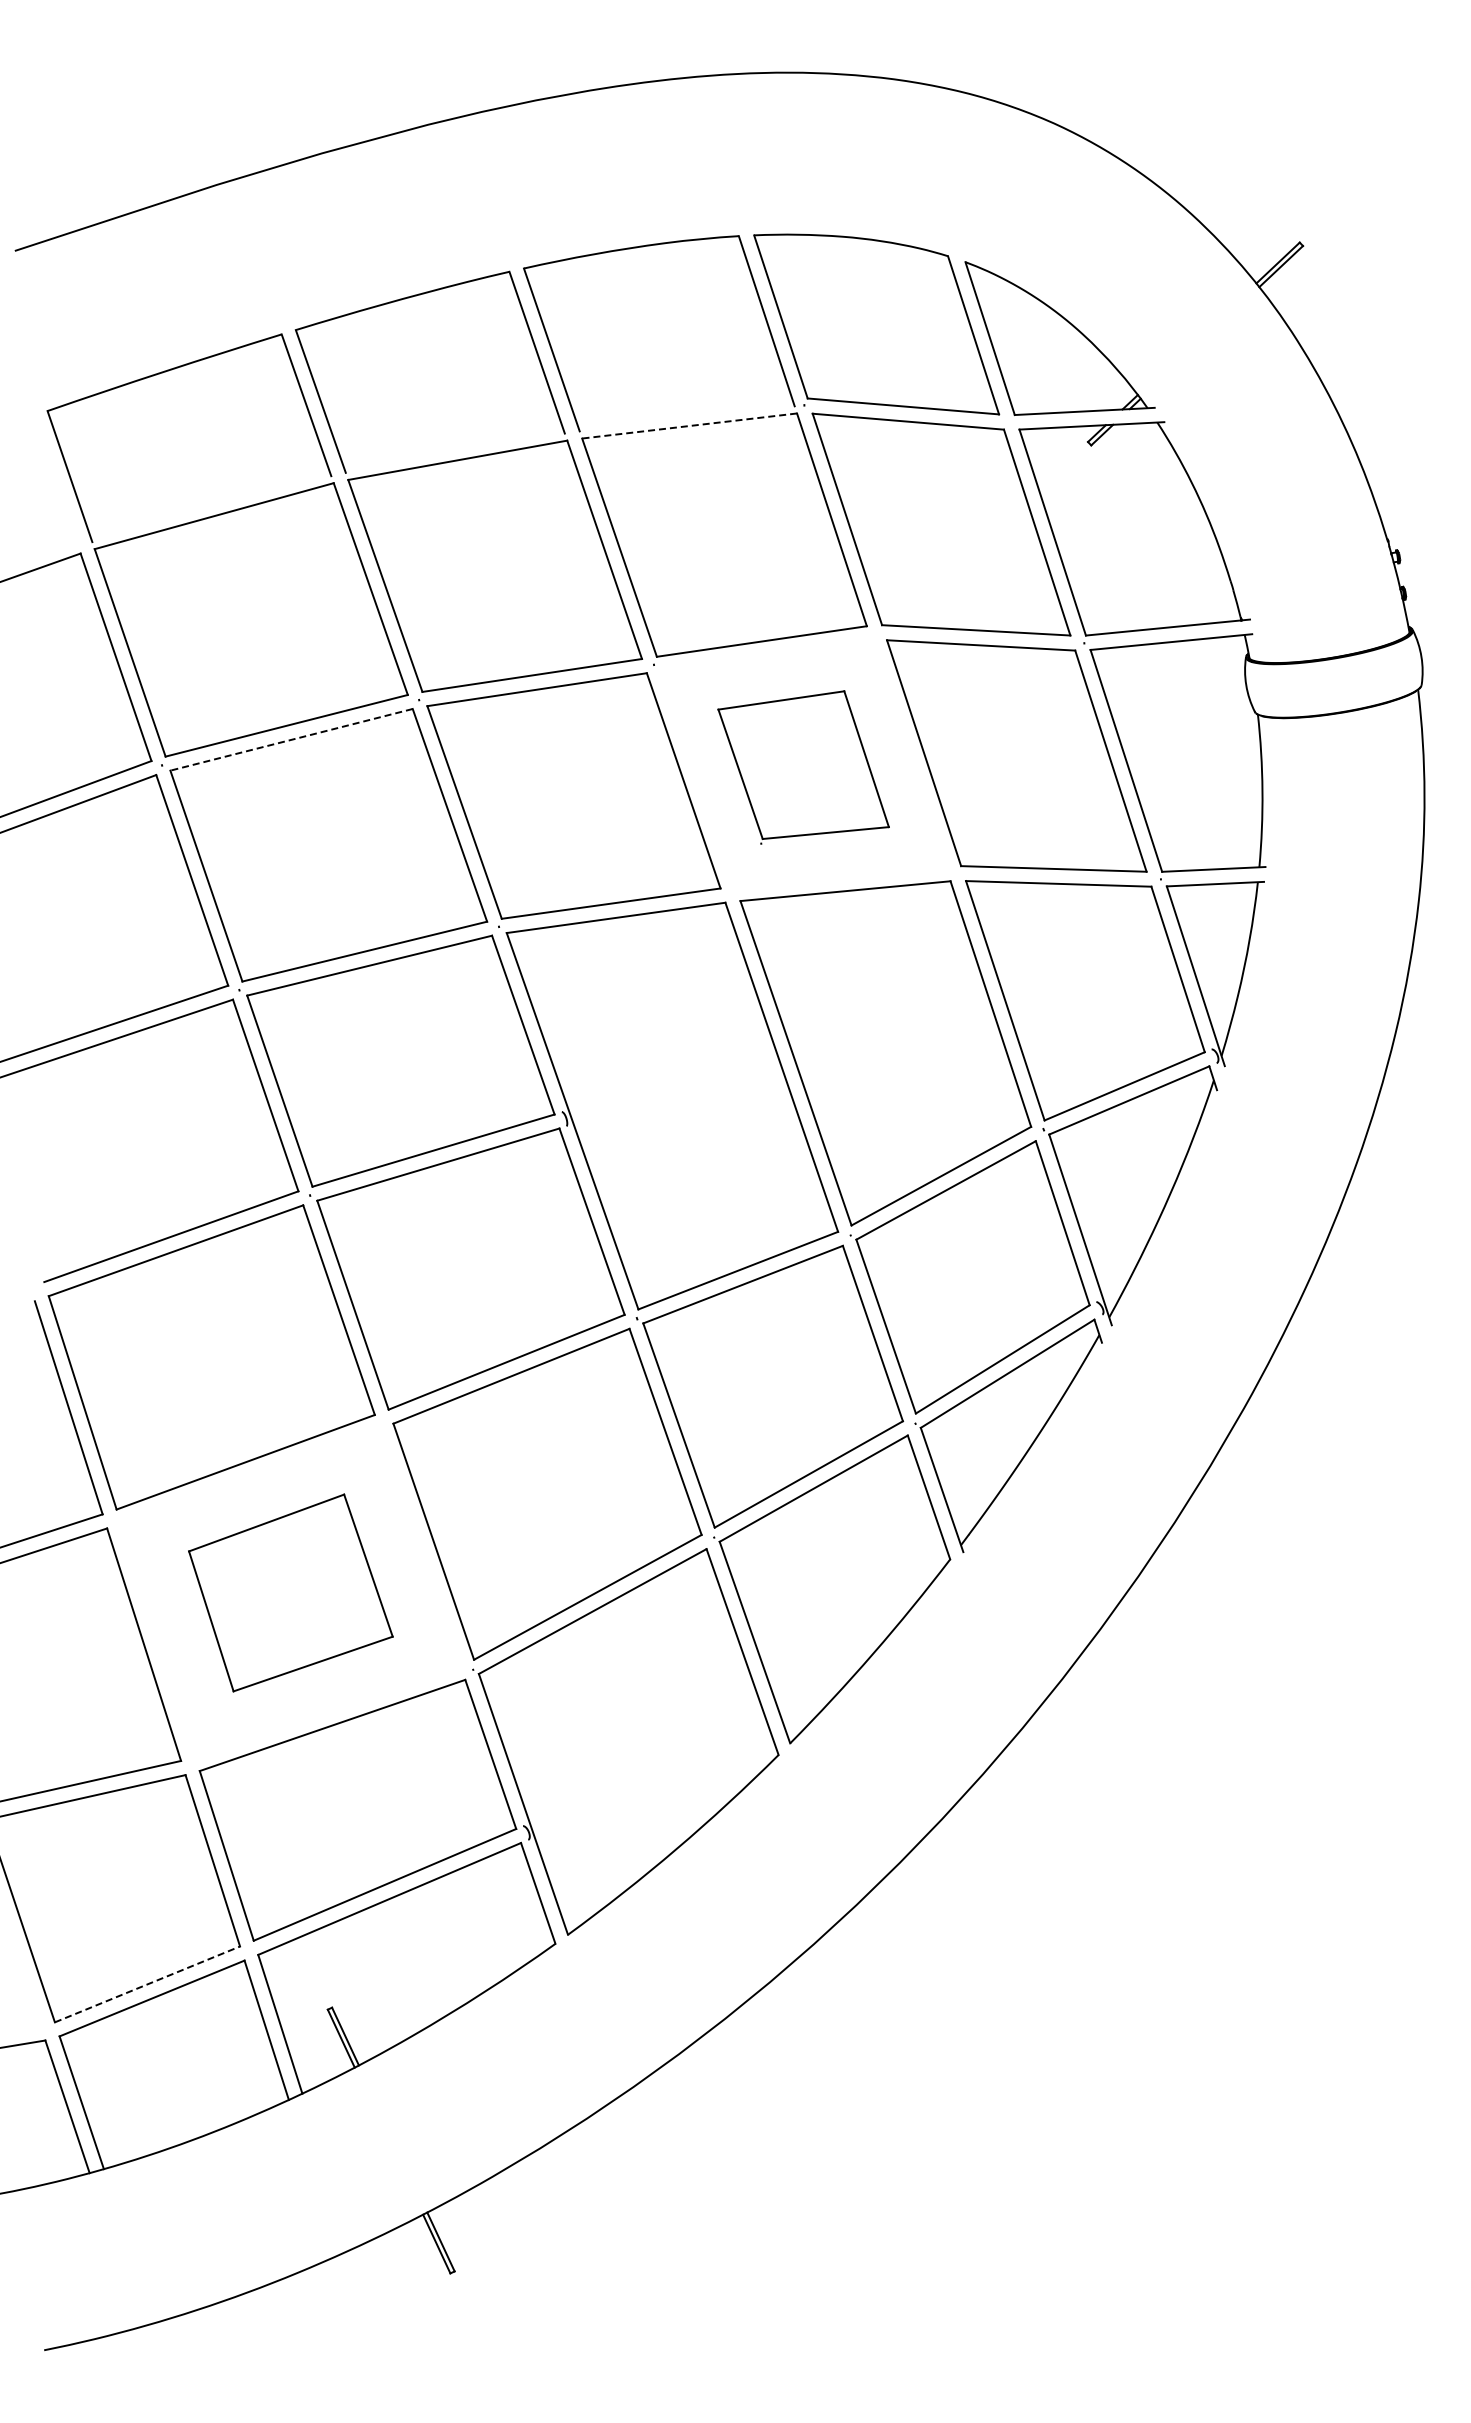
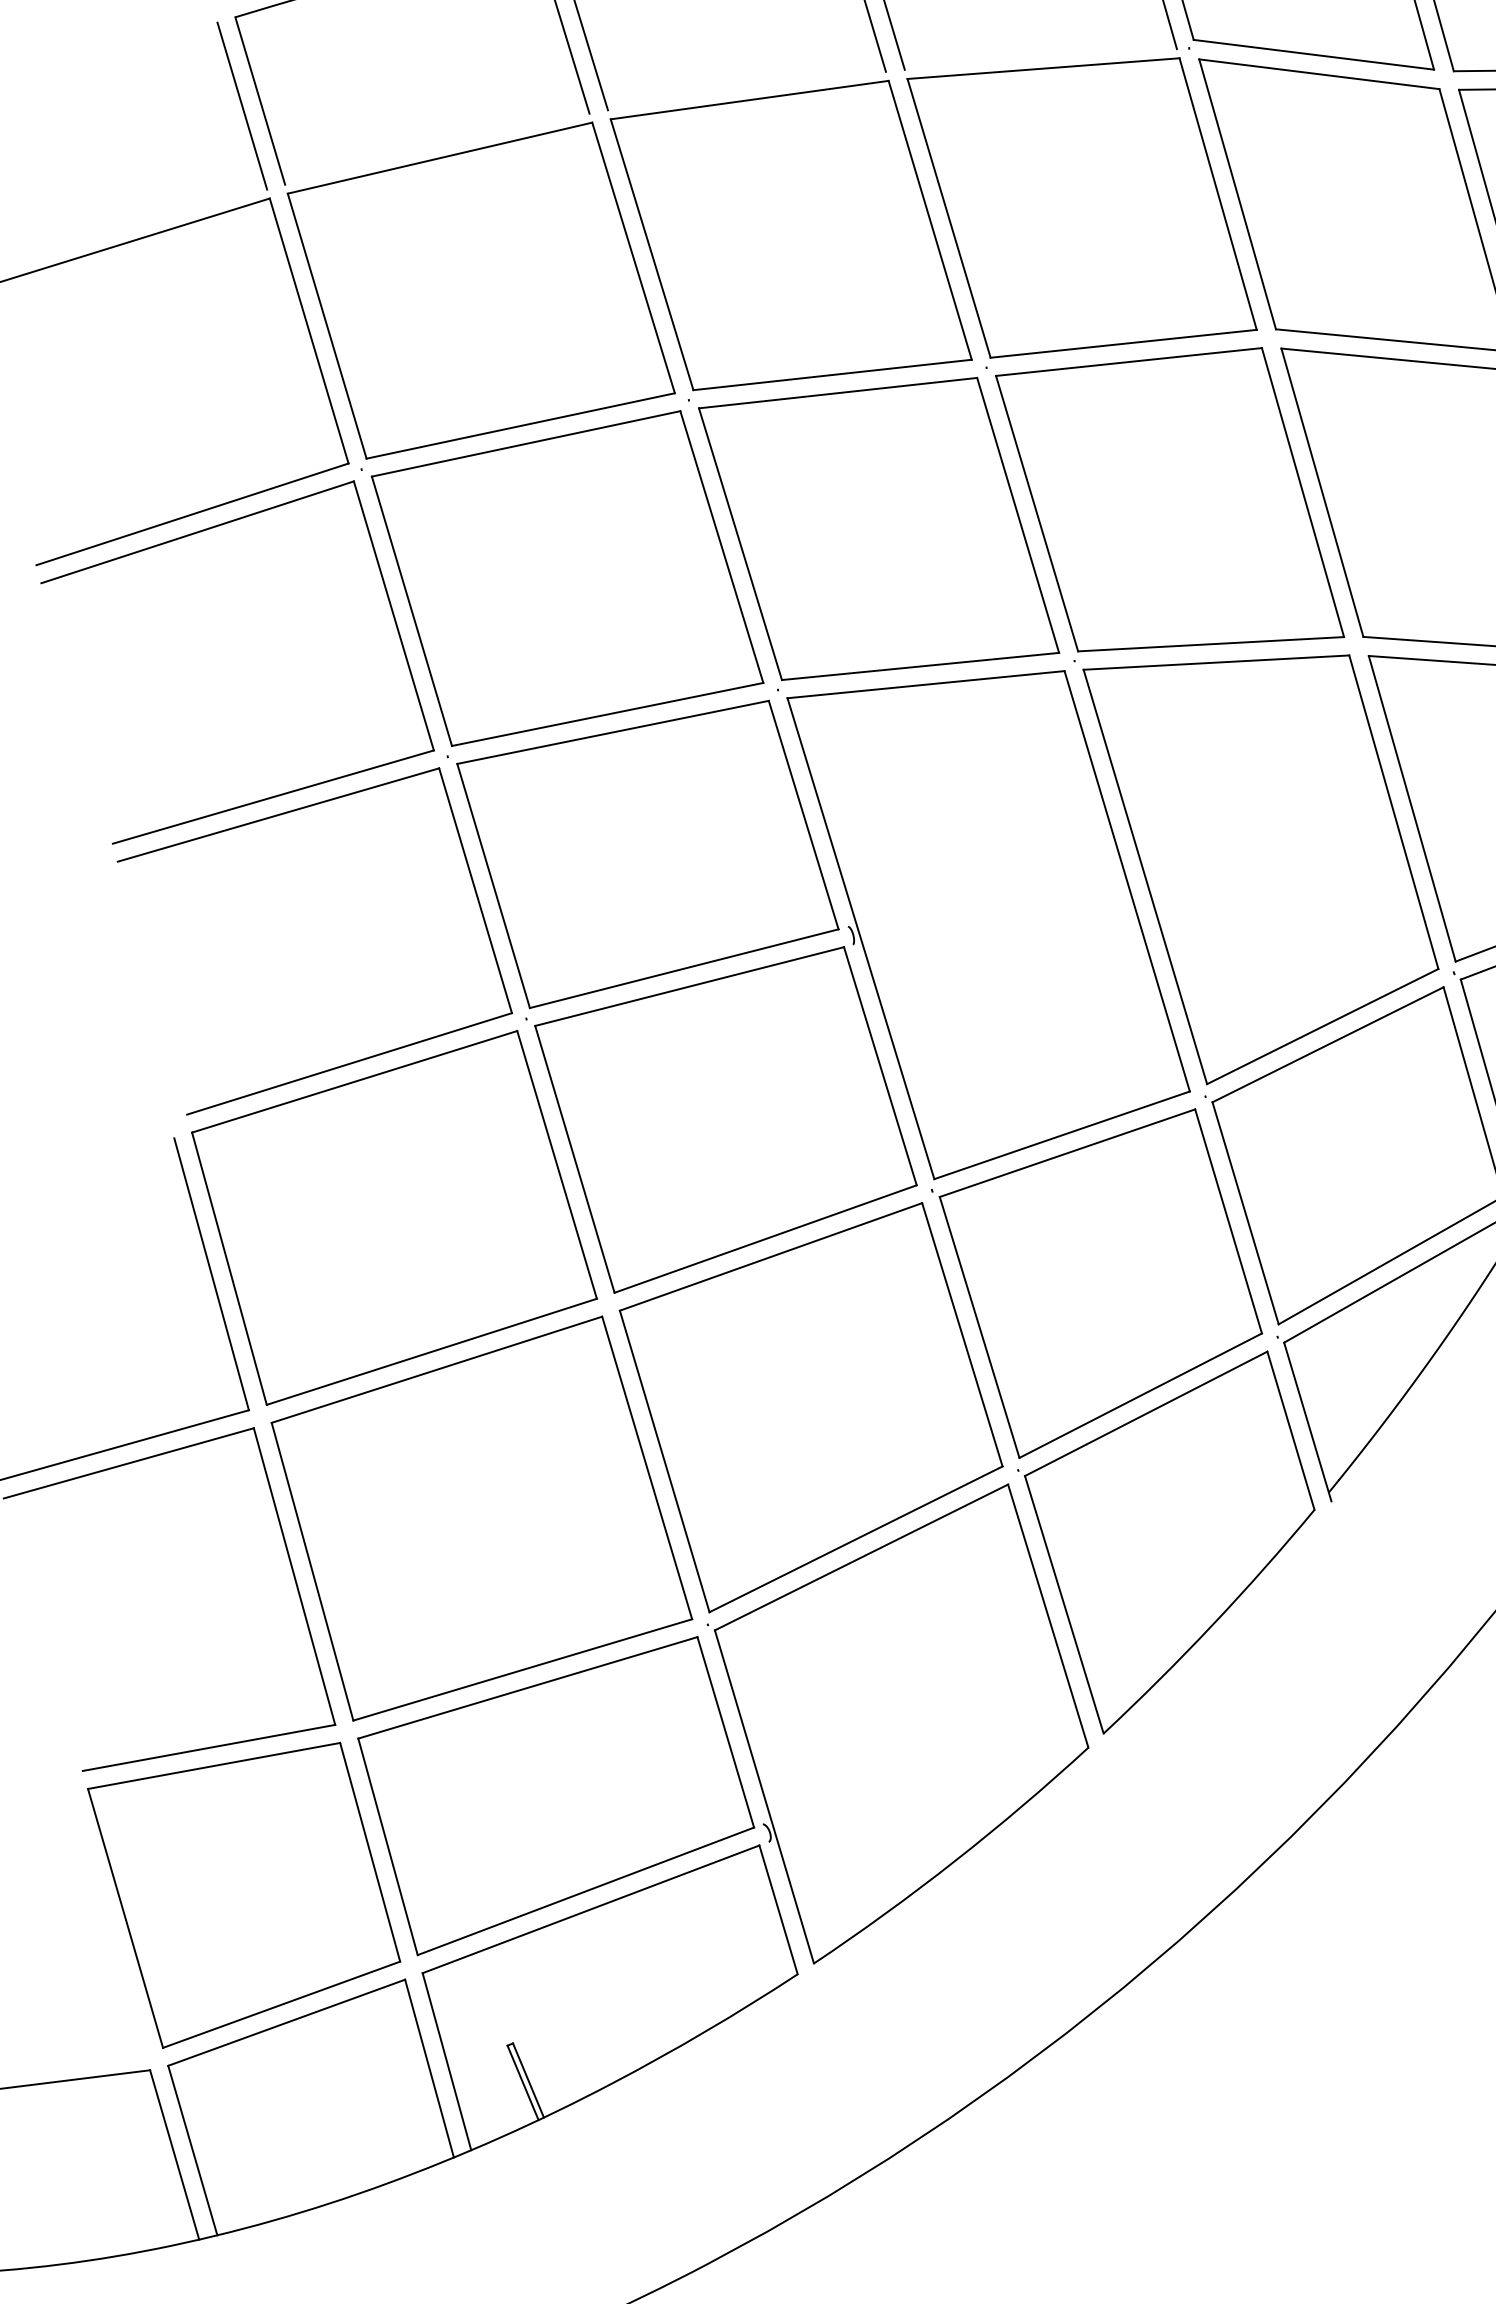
line: (689, 426) -> (1043, 69), dashed -> solid
line: (55, 480) -> (241, 105), added
line: (291, 739) -> (526, 443), dashed -> solid
part: (803, 767) -> (1169, 504), size x1.67
part: (290, 1592) -> (481, 1518), size x1.67
line: (147, 1984) -> (281, 2004), dashed -> solid

